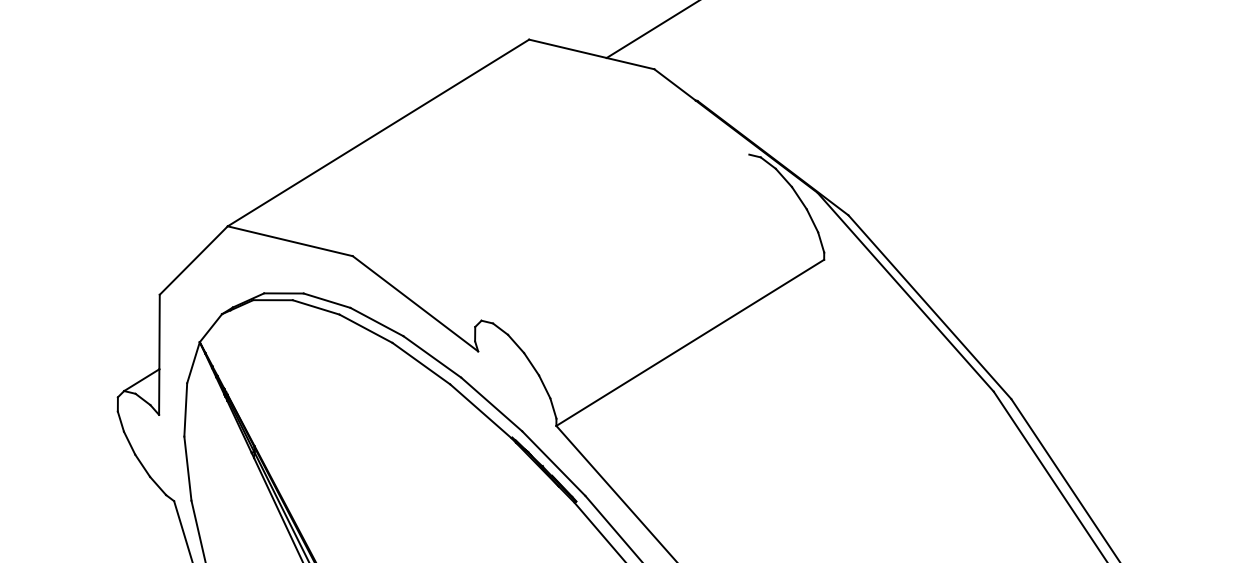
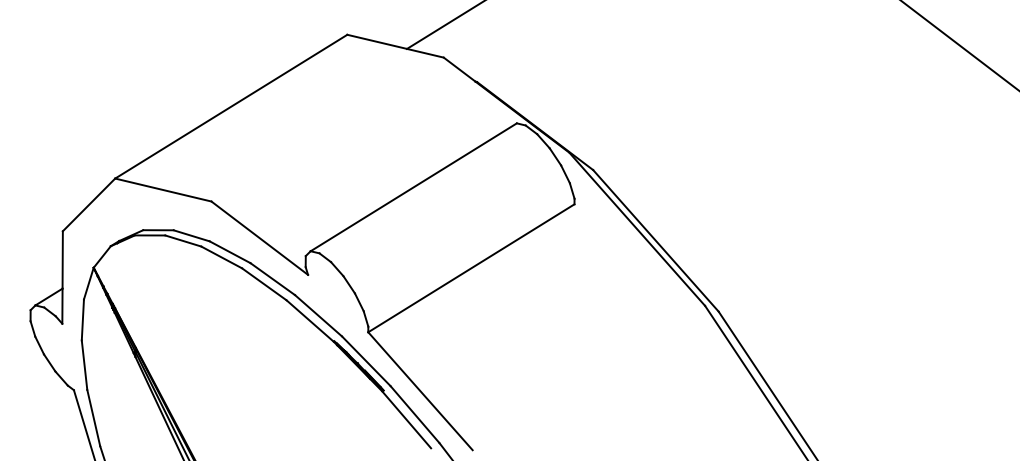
line: (615, 237) -> (413, 187), added

